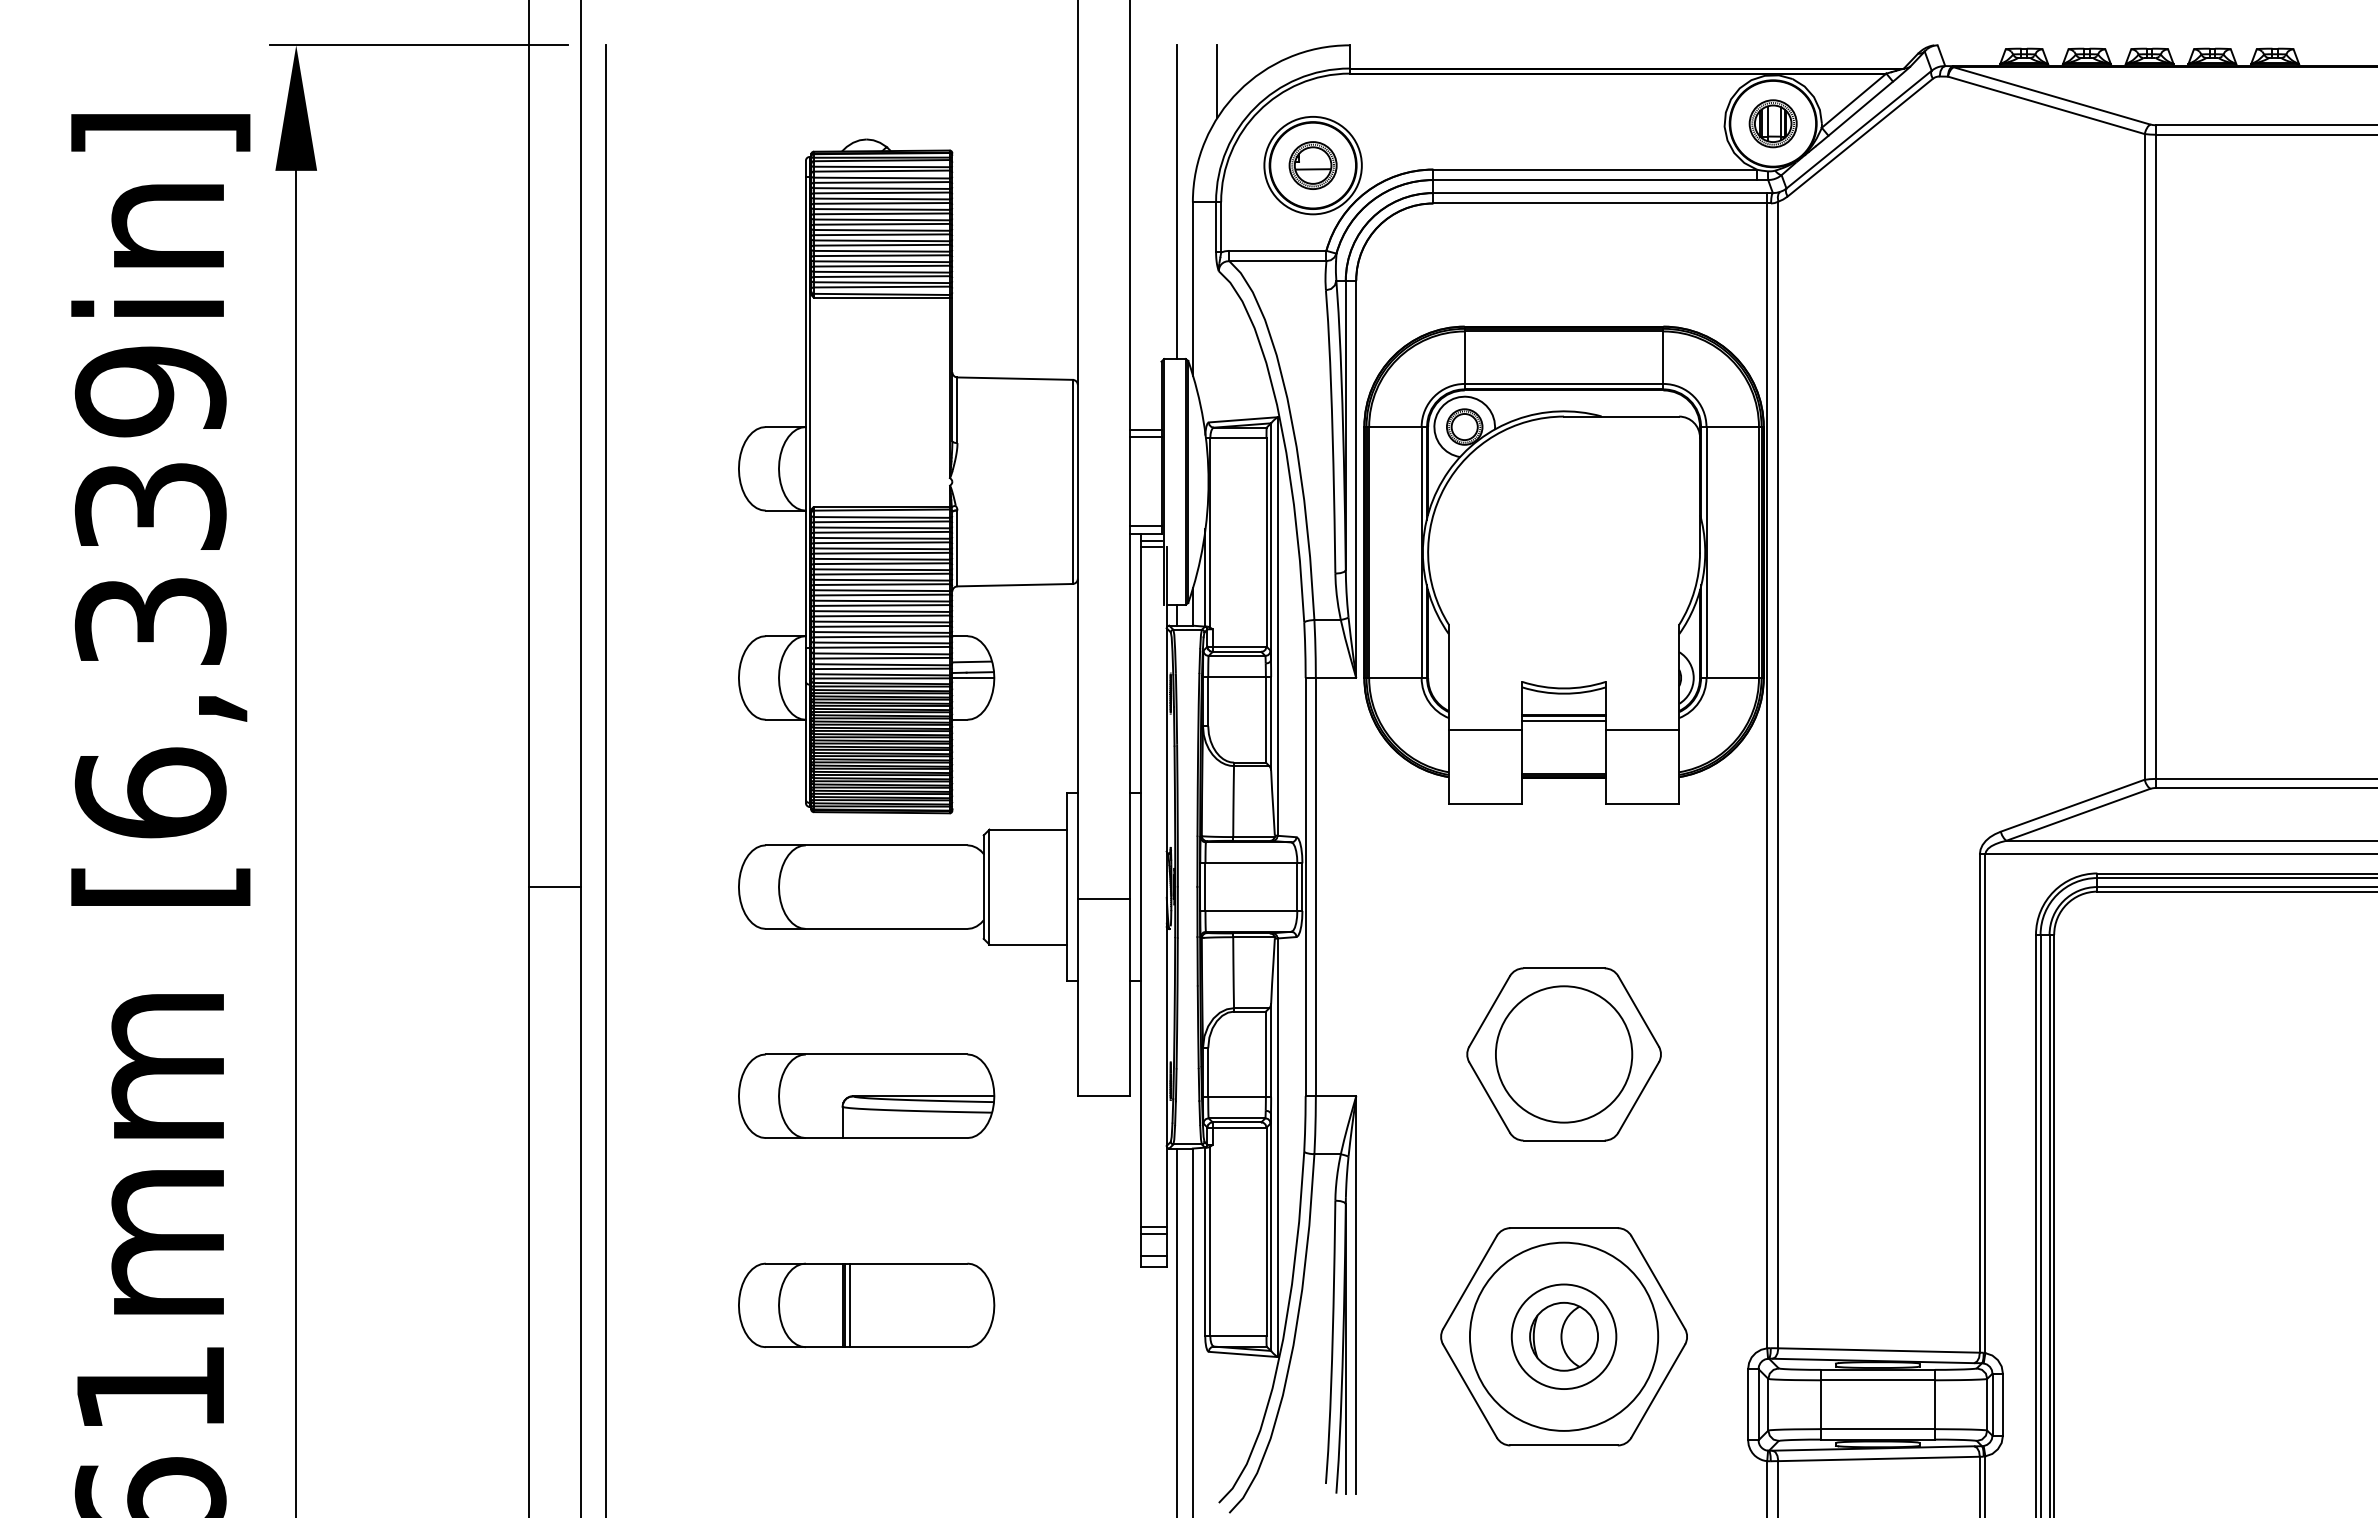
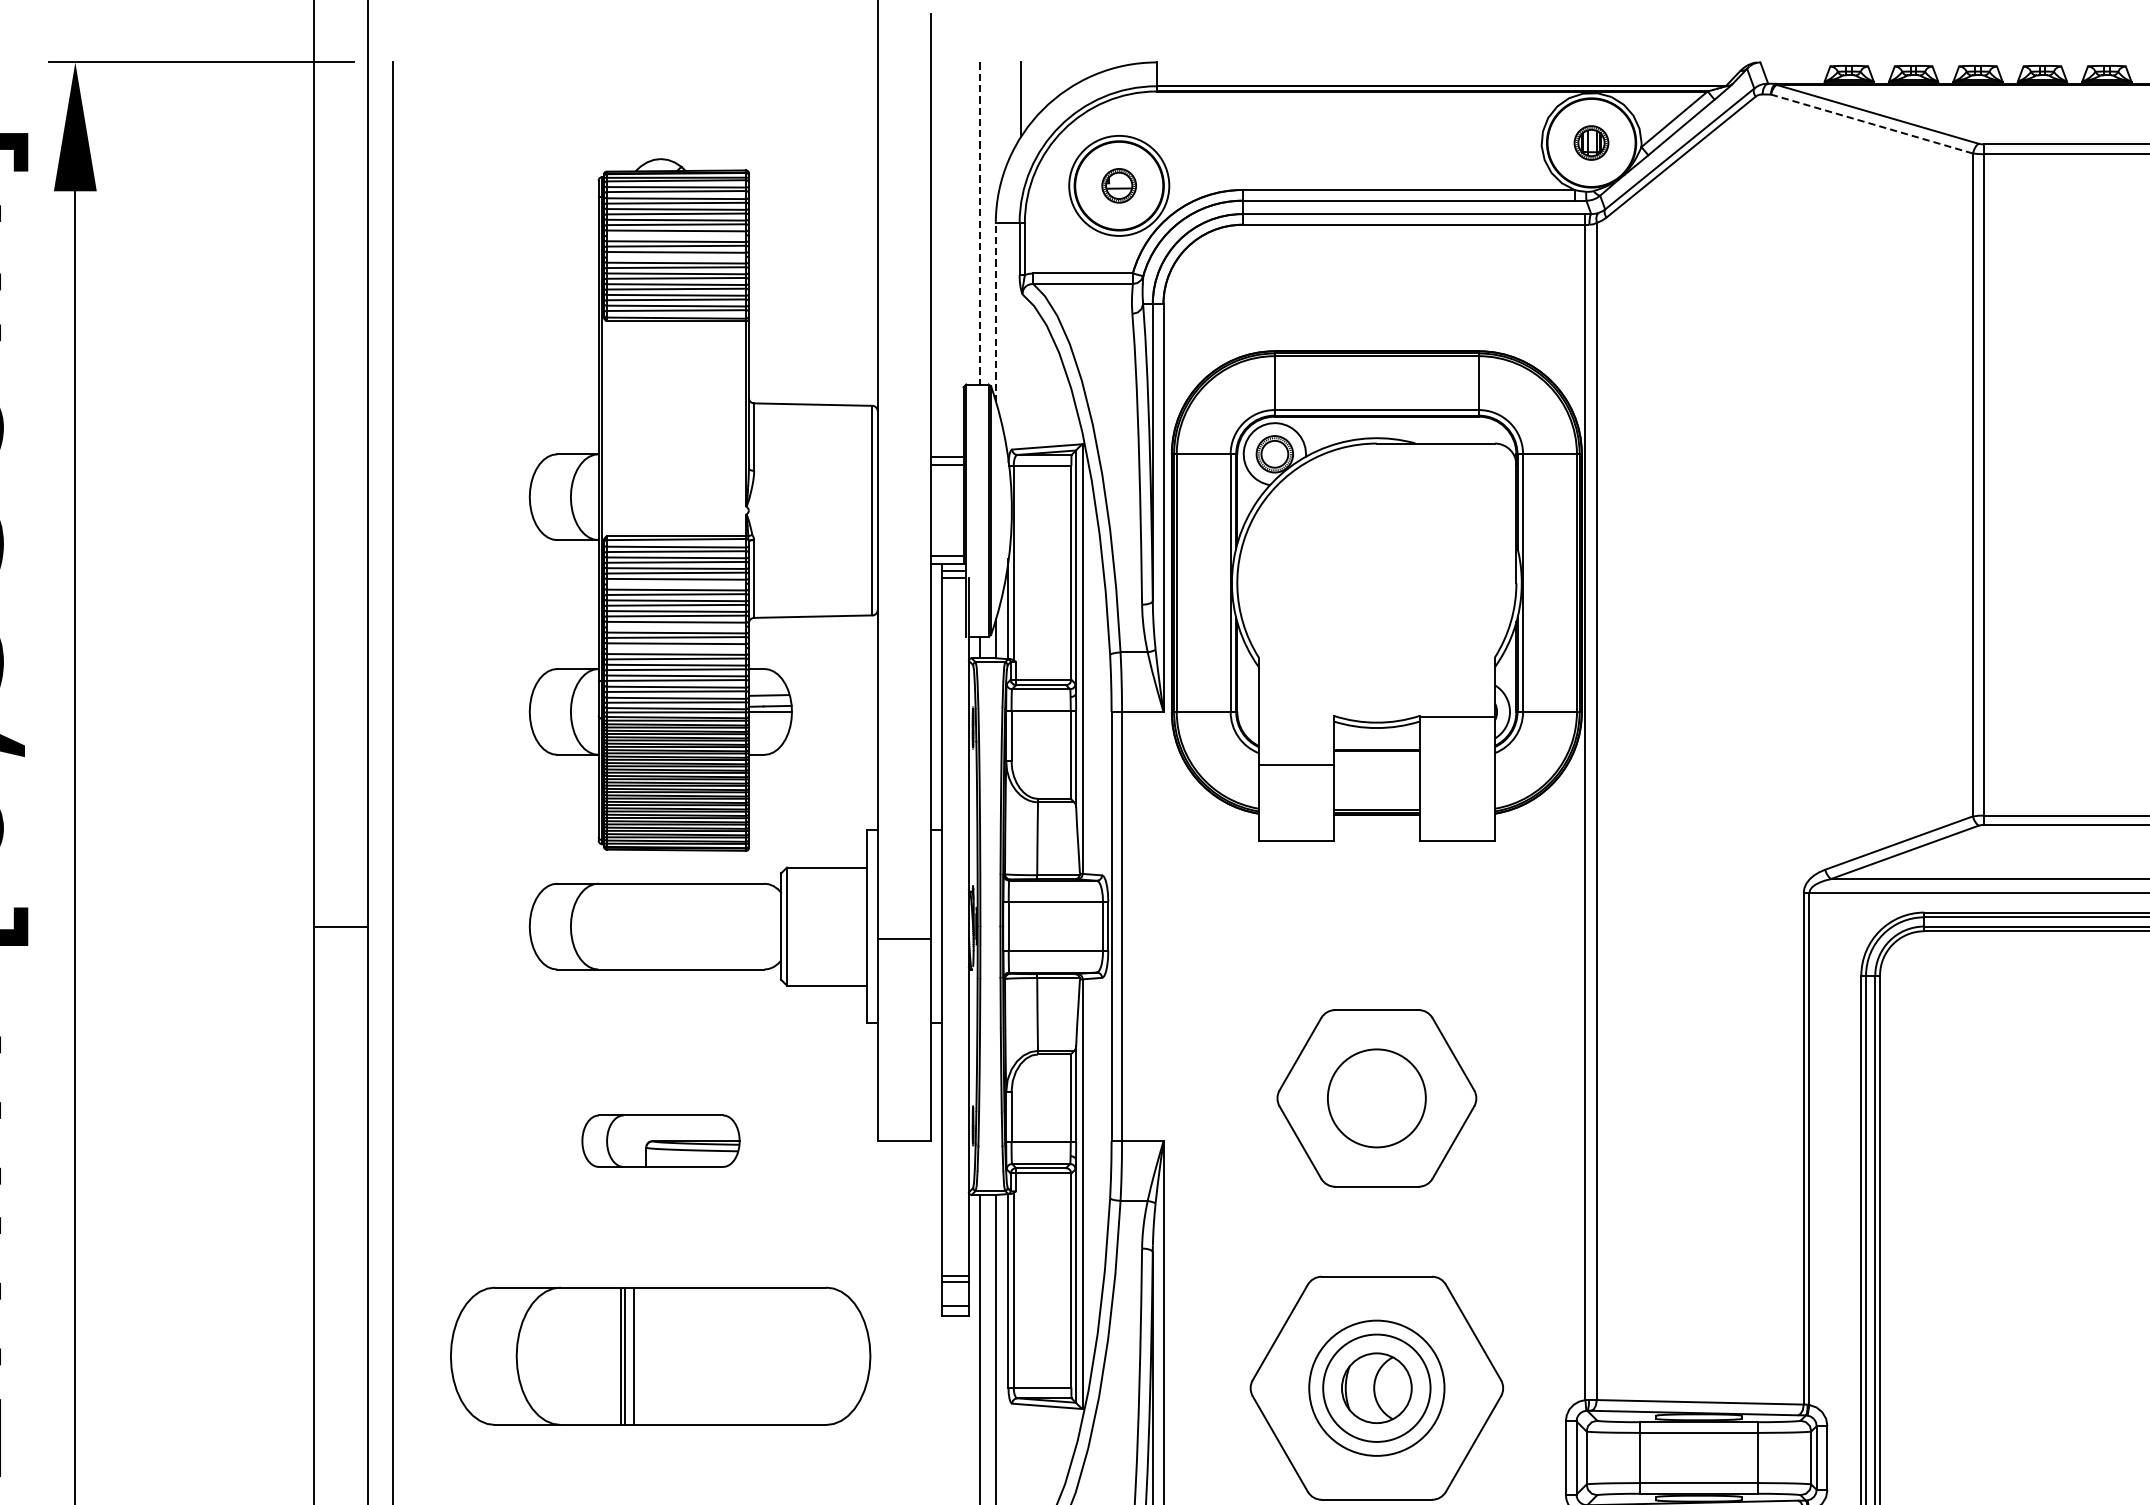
line: (2045, 105) -> (1871, 124), solid -> dashed
part: (1772, 123) -> (1590, 142), size x0.7
part: (1312, 165) -> (1118, 185), size x0.7
line: (1177, 202) -> (980, 223), solid -> dashed
line: (881, 213) -> (676, 235), removed
line: (881, 234) -> (676, 256), removed
line: (1192, 288) -> (995, 312), solid -> dashed
line: (881, 552) -> (676, 583), removed
line: (881, 594) -> (676, 626), removed
line: (881, 615) -> (676, 647), removed
line: (1563, 721) -> (1376, 756), removed
line: (1642, 729) -> (1457, 716), moved
circle: (1563, 1054) -> (1376, 1098), size x0.7
part: (866, 1095) -> (660, 1140), size x0.6
part: (866, 1304) -> (660, 1355), size x1.6
circle: (1563, 1336) -> (1376, 1387), size x0.7

